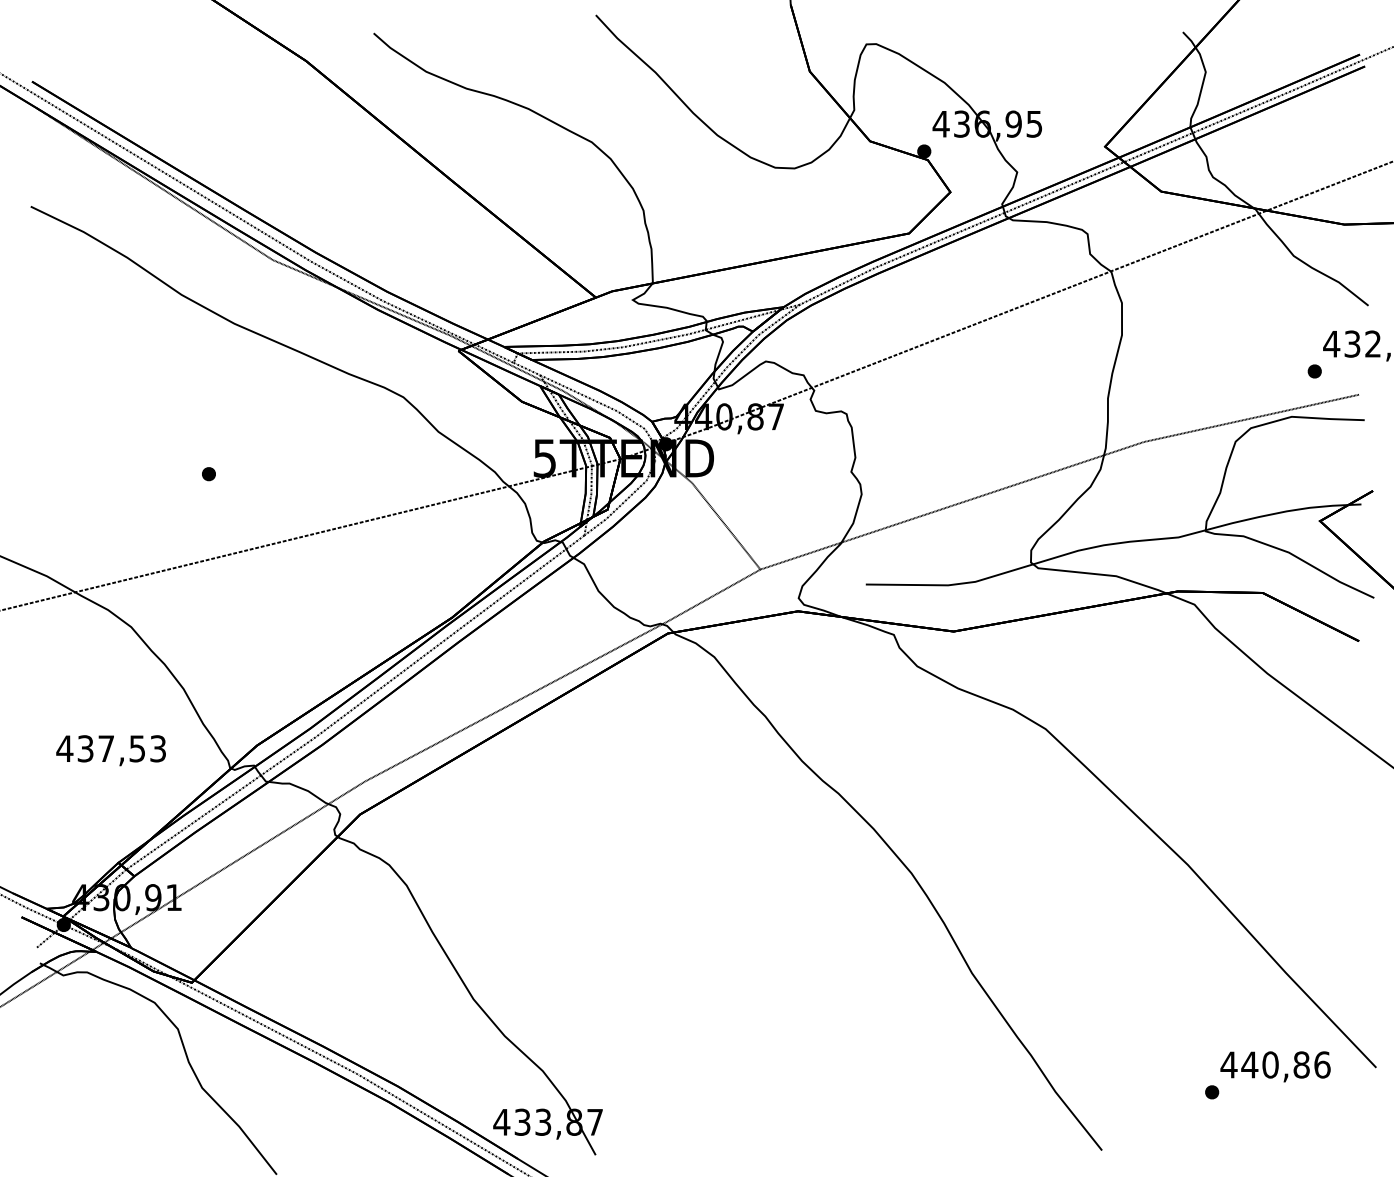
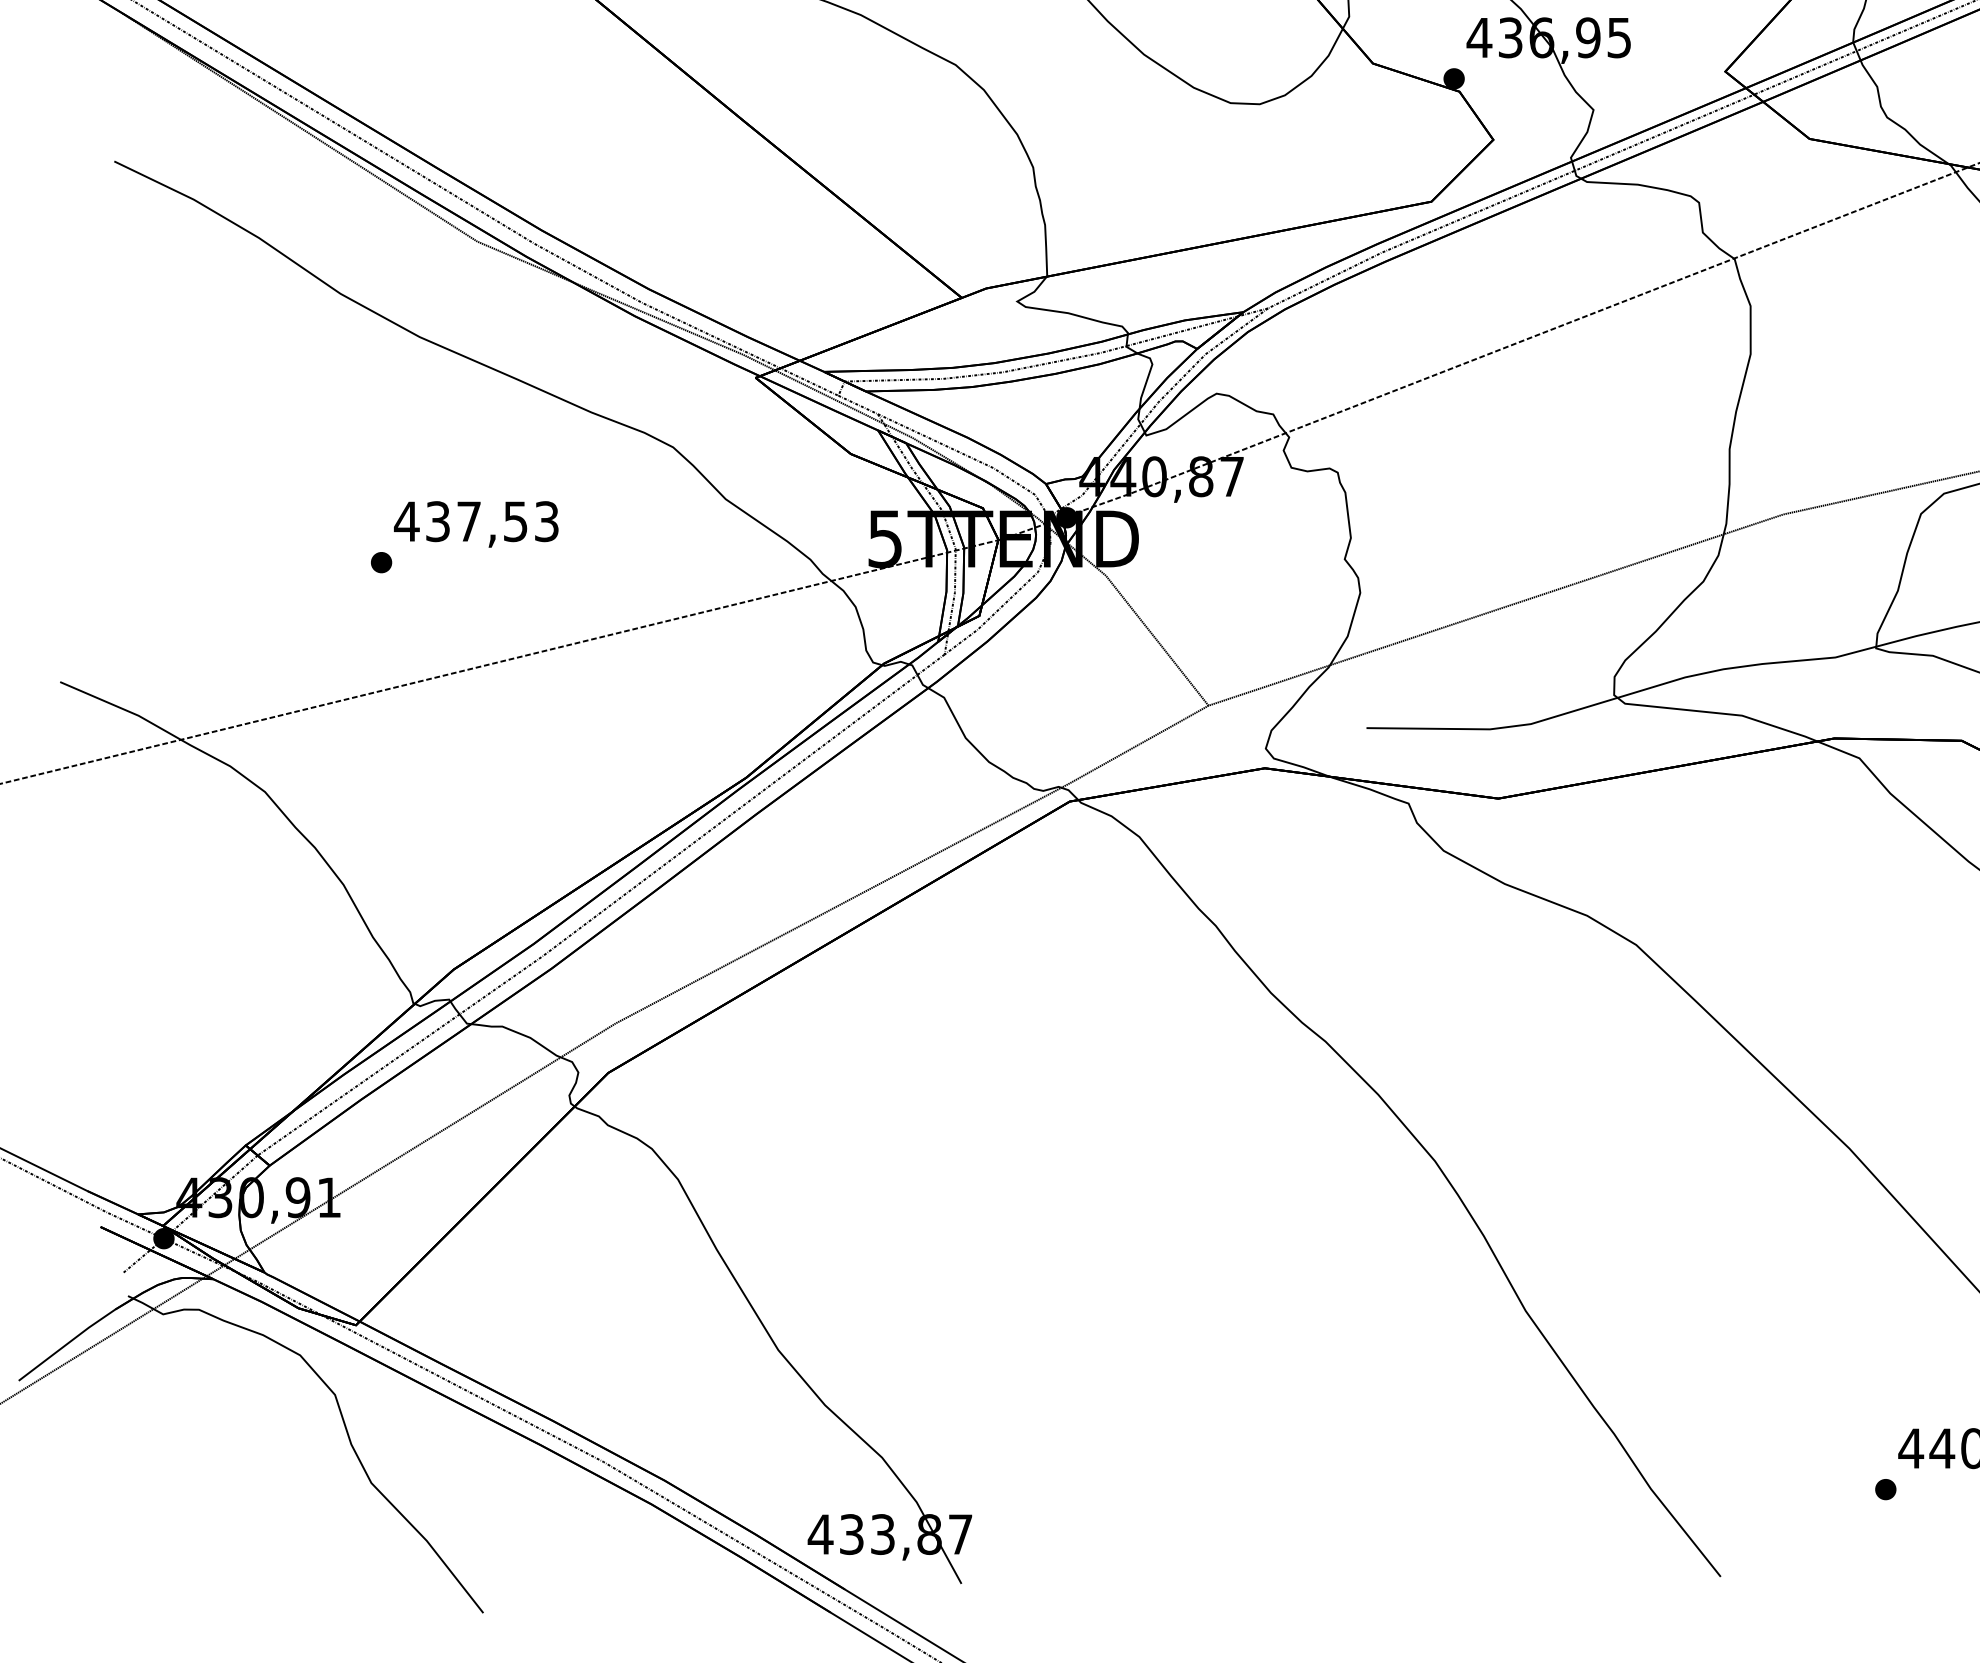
text: (110, 750) -> (475, 524), moved

